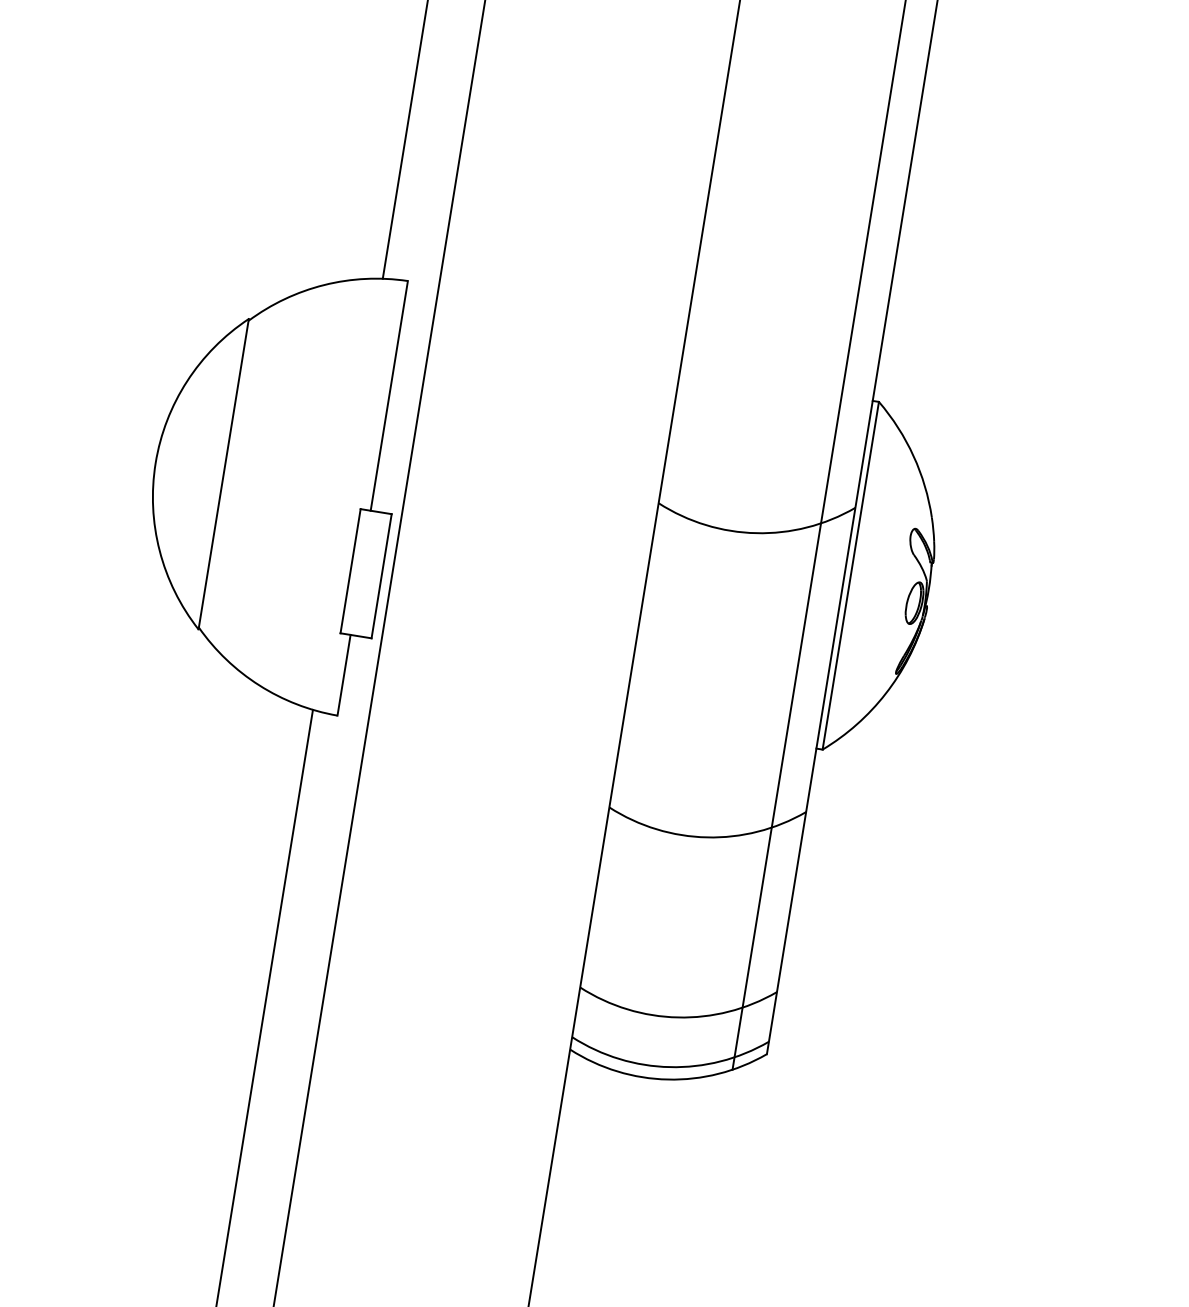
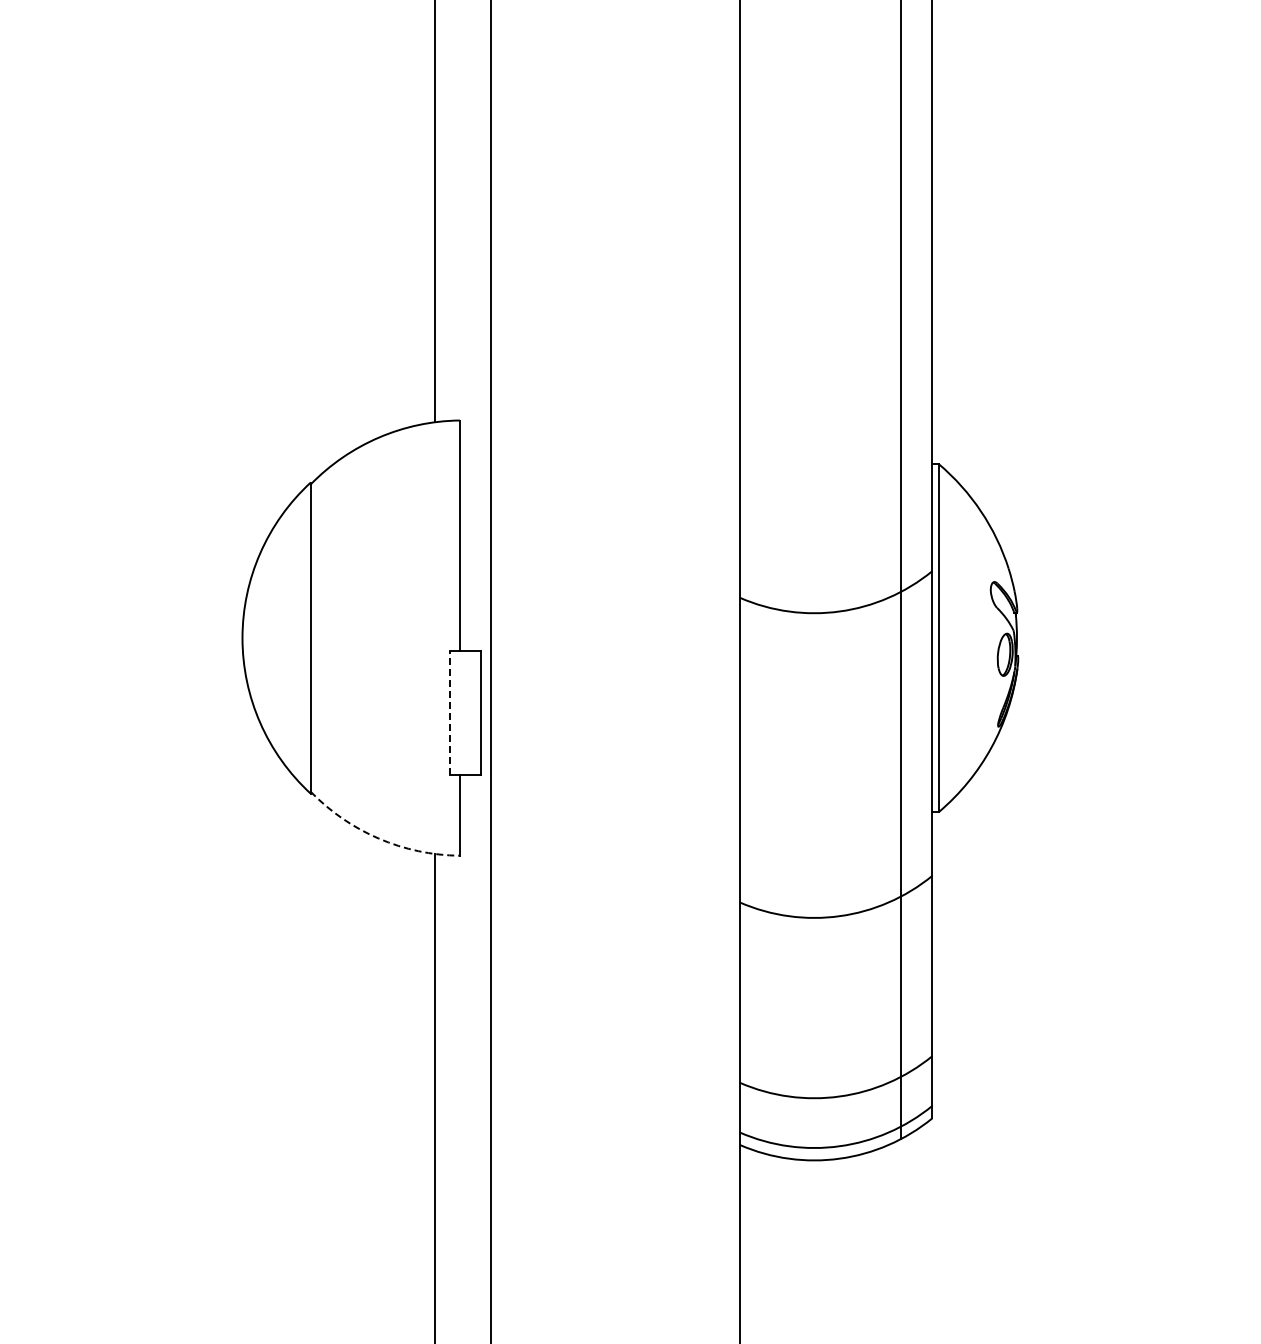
line: (350, 570) -> (449, 712), solid -> dashed
arc: (259, 685) -> (378, 838), solid -> dashed

